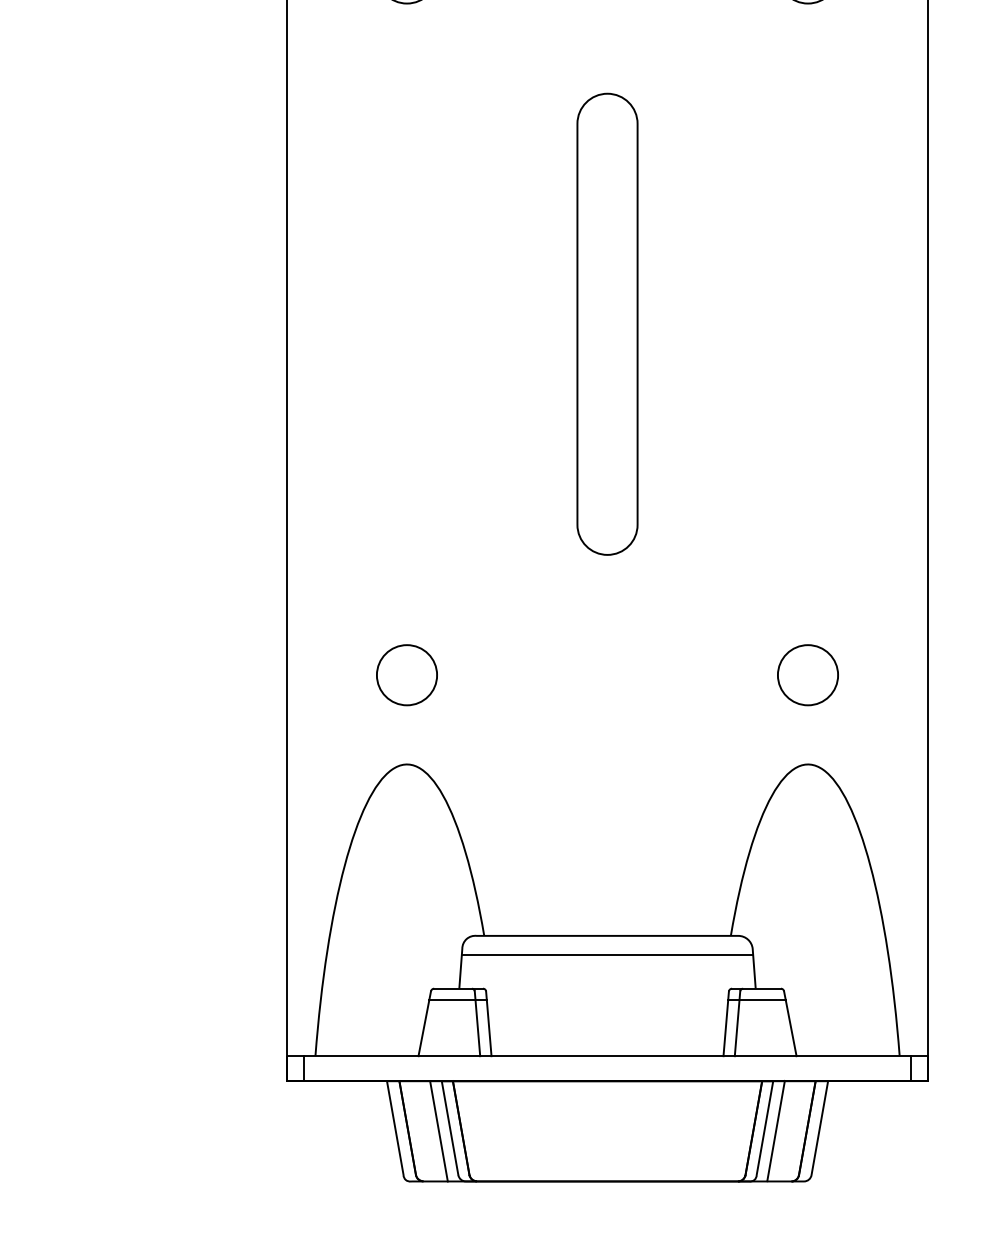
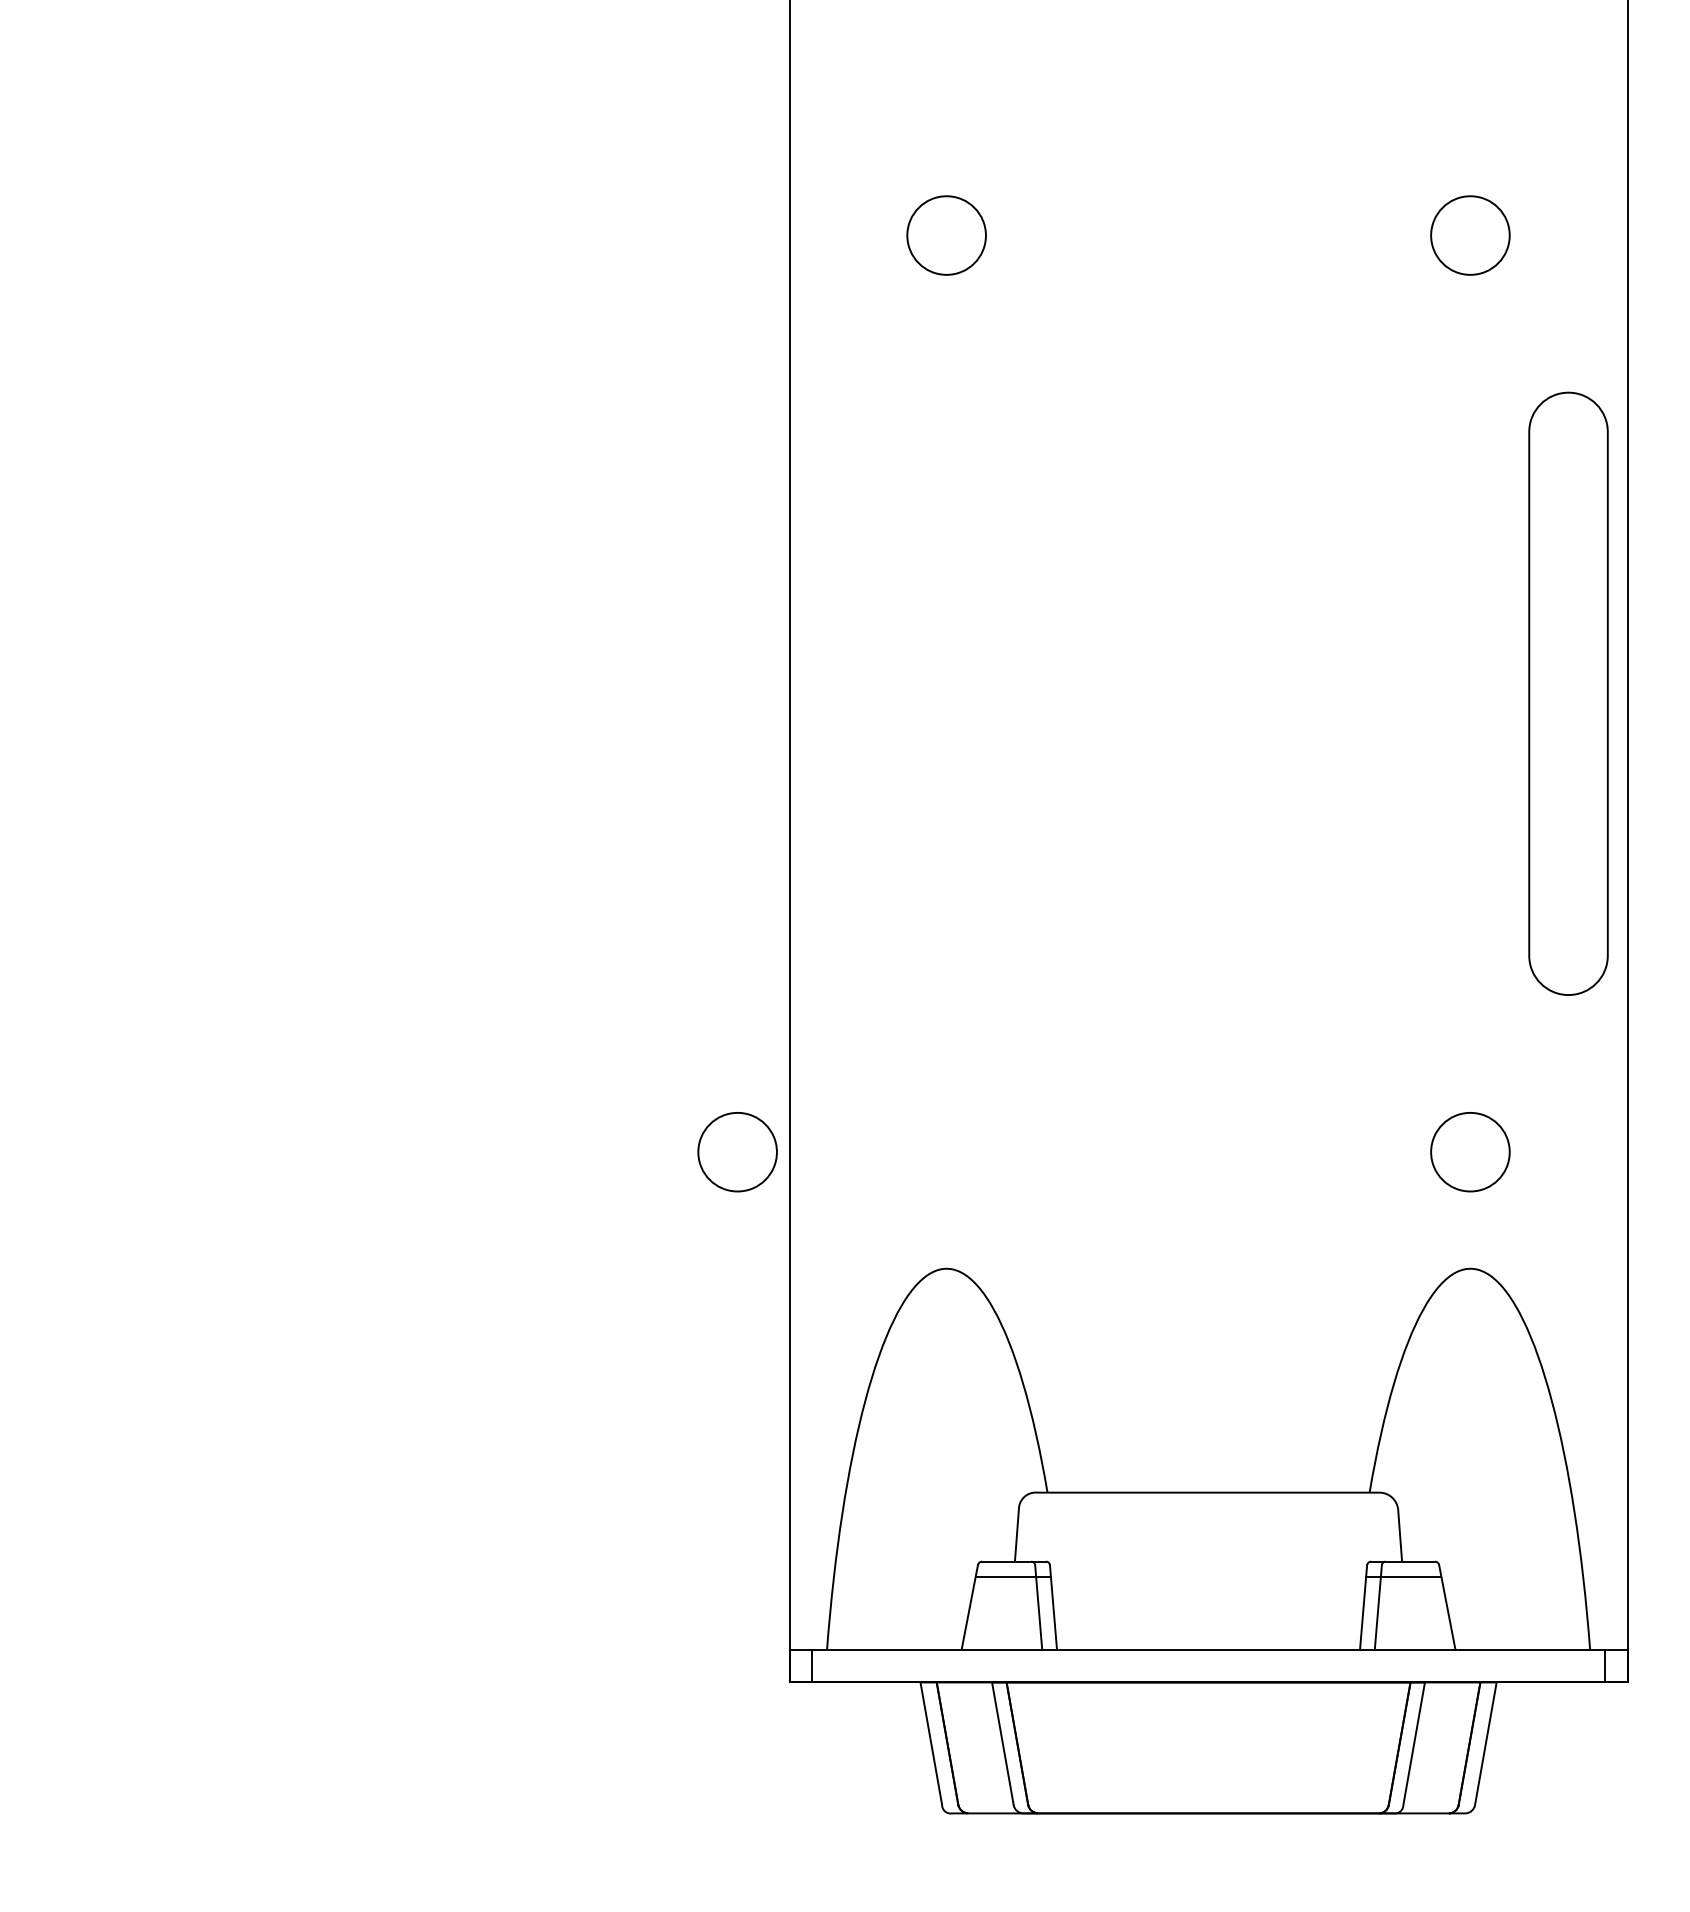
part: (607, 324) -> (1568, 693), moved
circle: (406, 675) -> (737, 1152), moved
line: (607, 954) -> (1208, 1517), removed
line: (438, 1131) -> (987, 1747), removed
line: (775, 1131) -> (1428, 1747), removed

